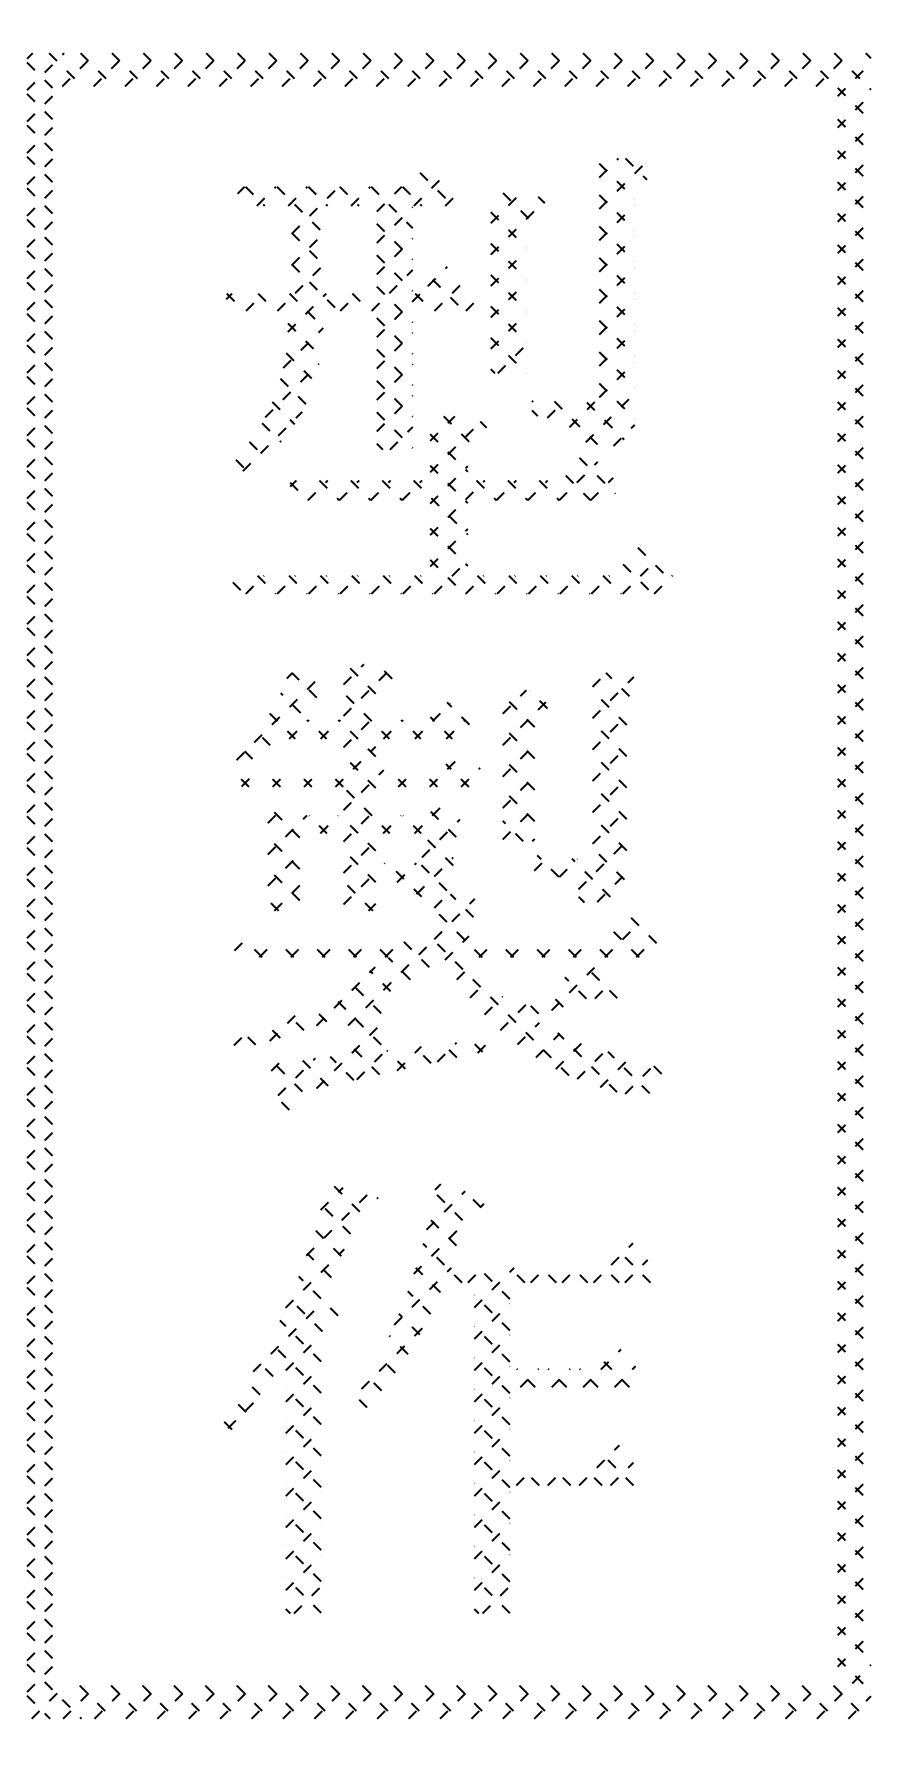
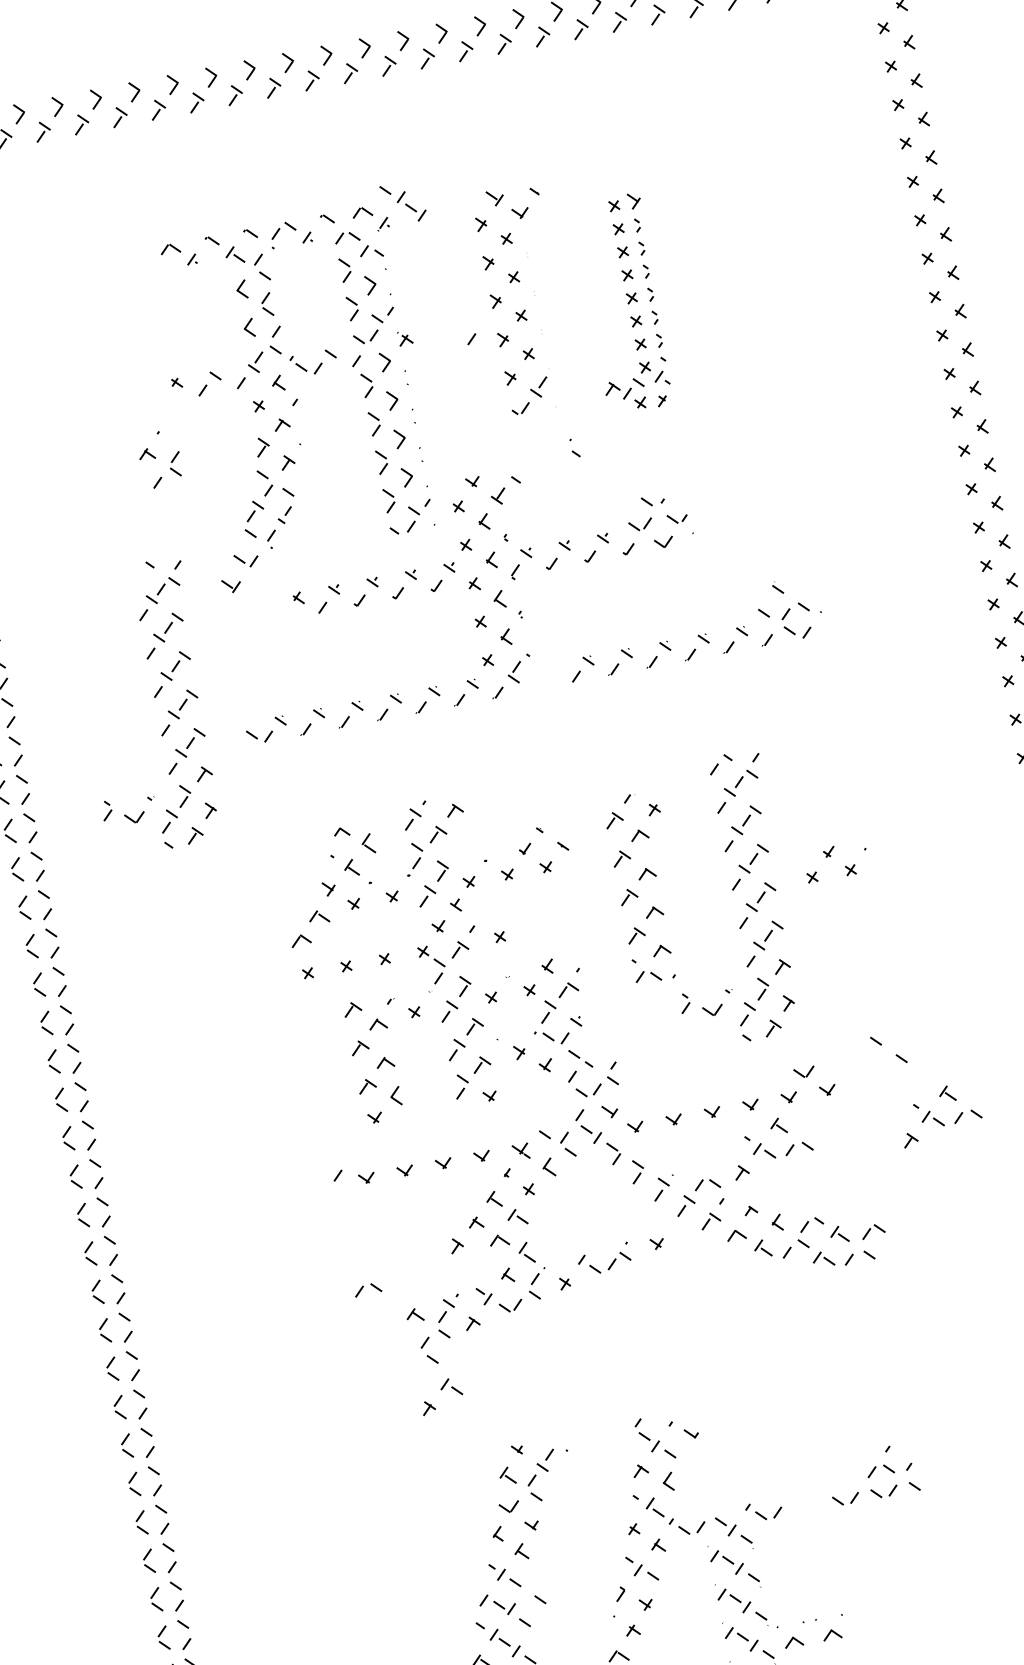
part: (443, 288) -> (159, 458), moved
part: (596, 302) -> (625, 304), size x0.6
part: (165, 542) -> (154, 698), added
part: (571, 575) -> (697, 635), moved
part: (450, 769) -> (830, 857), moved
line: (639, 925) -> (882, 1044), moved
part: (722, 988) -> (939, 1113), added
part: (286, 1028) -> (441, 1396), moved
part: (559, 1278) -> (808, 1506), removed
part: (607, 1368) -> (887, 1605), removed

